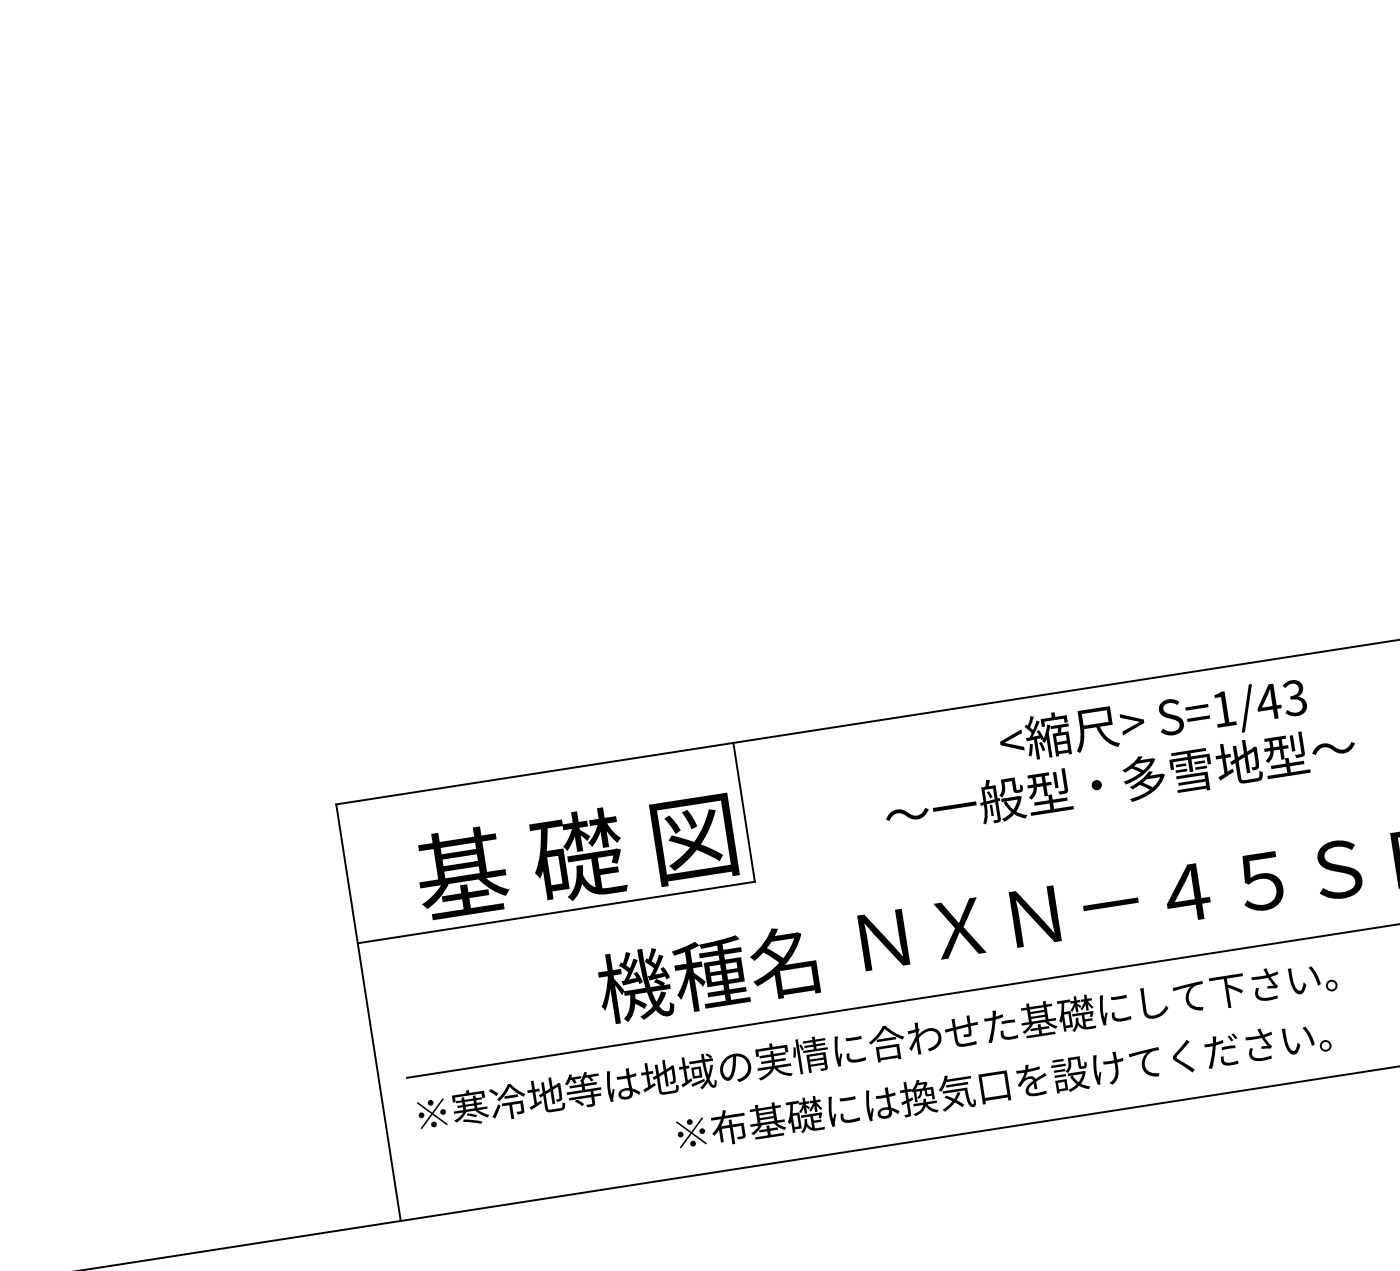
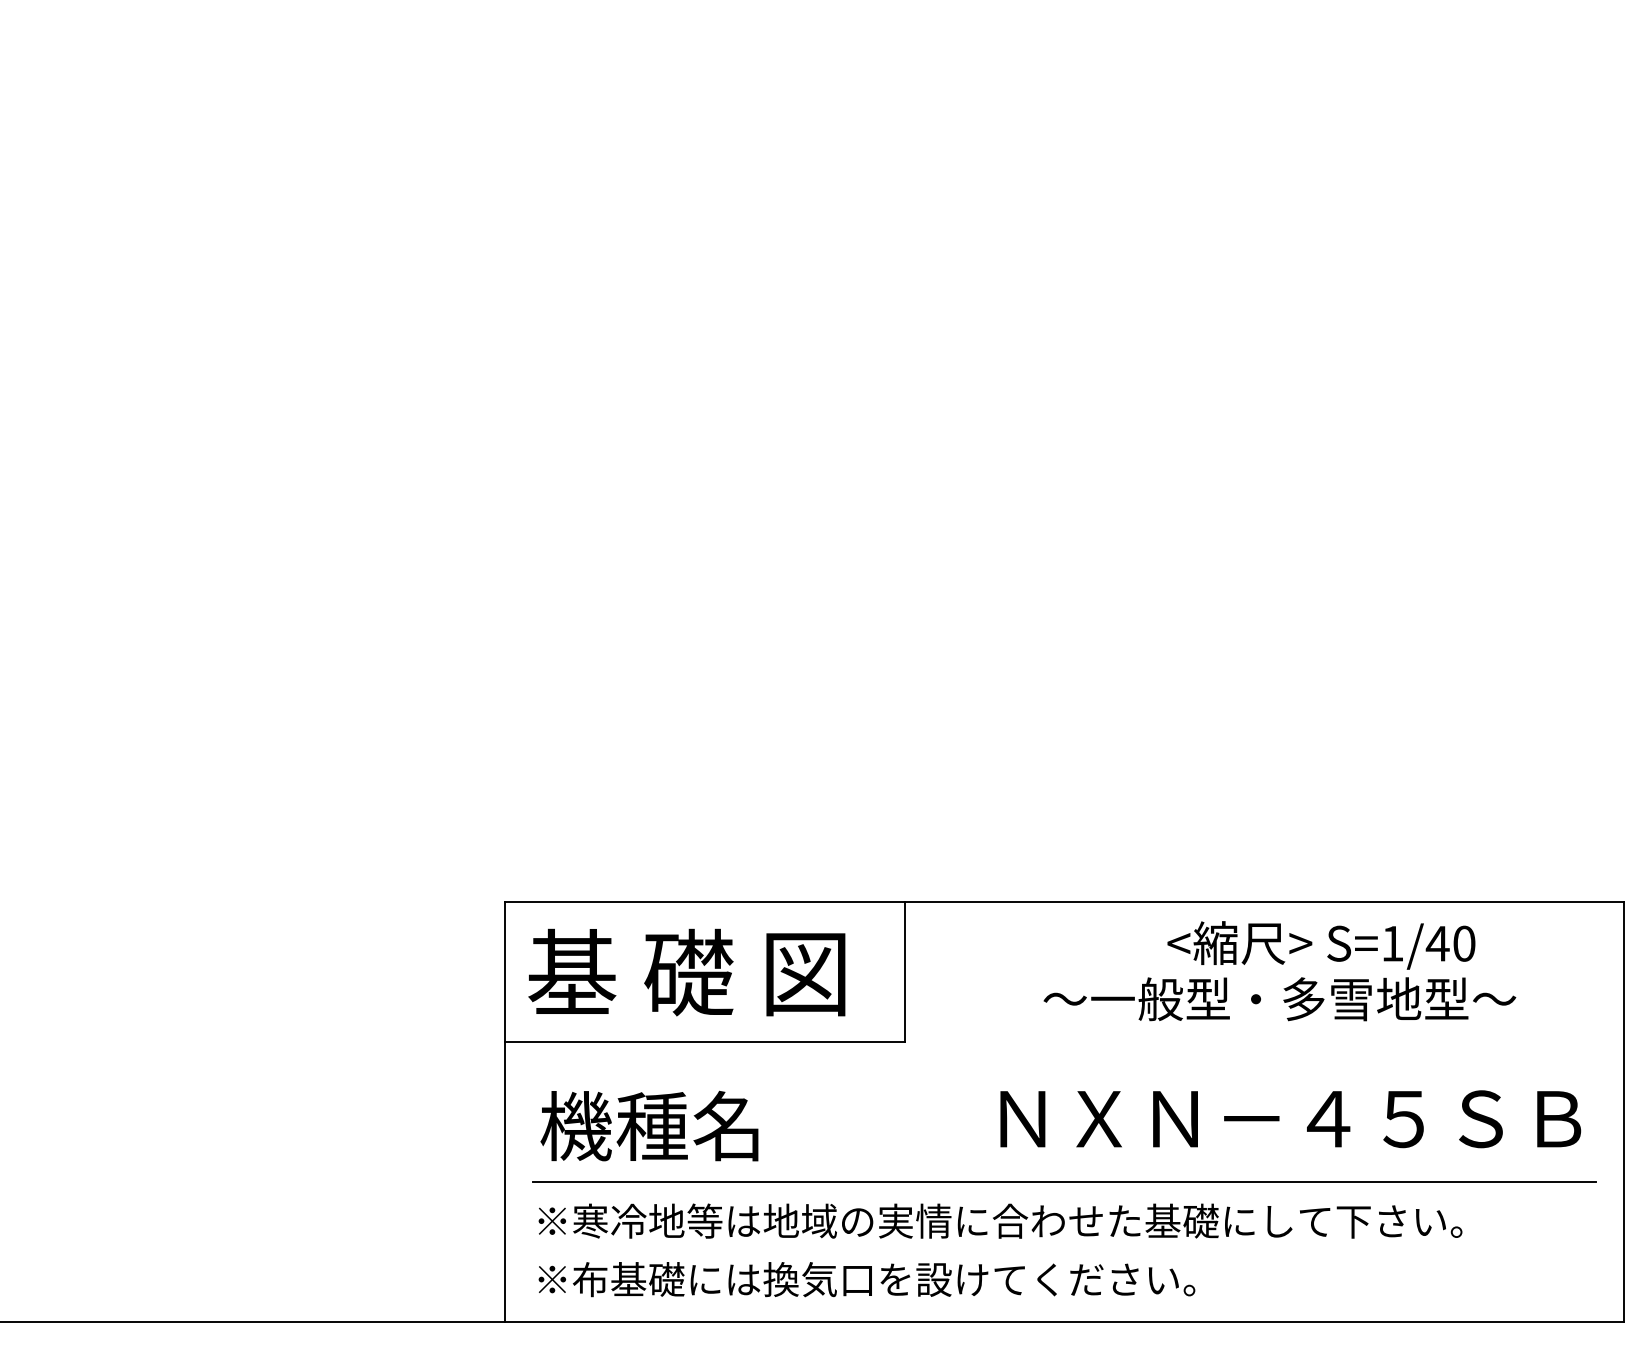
text: (1295, 697) -> (1464, 943), S=1/43 -> S=1/40
text: (575, 855) -> (686, 972), moved
text: (707, 973) -> (649, 1125), moved
text: (1003, 1084) -> (866, 1279), moved

